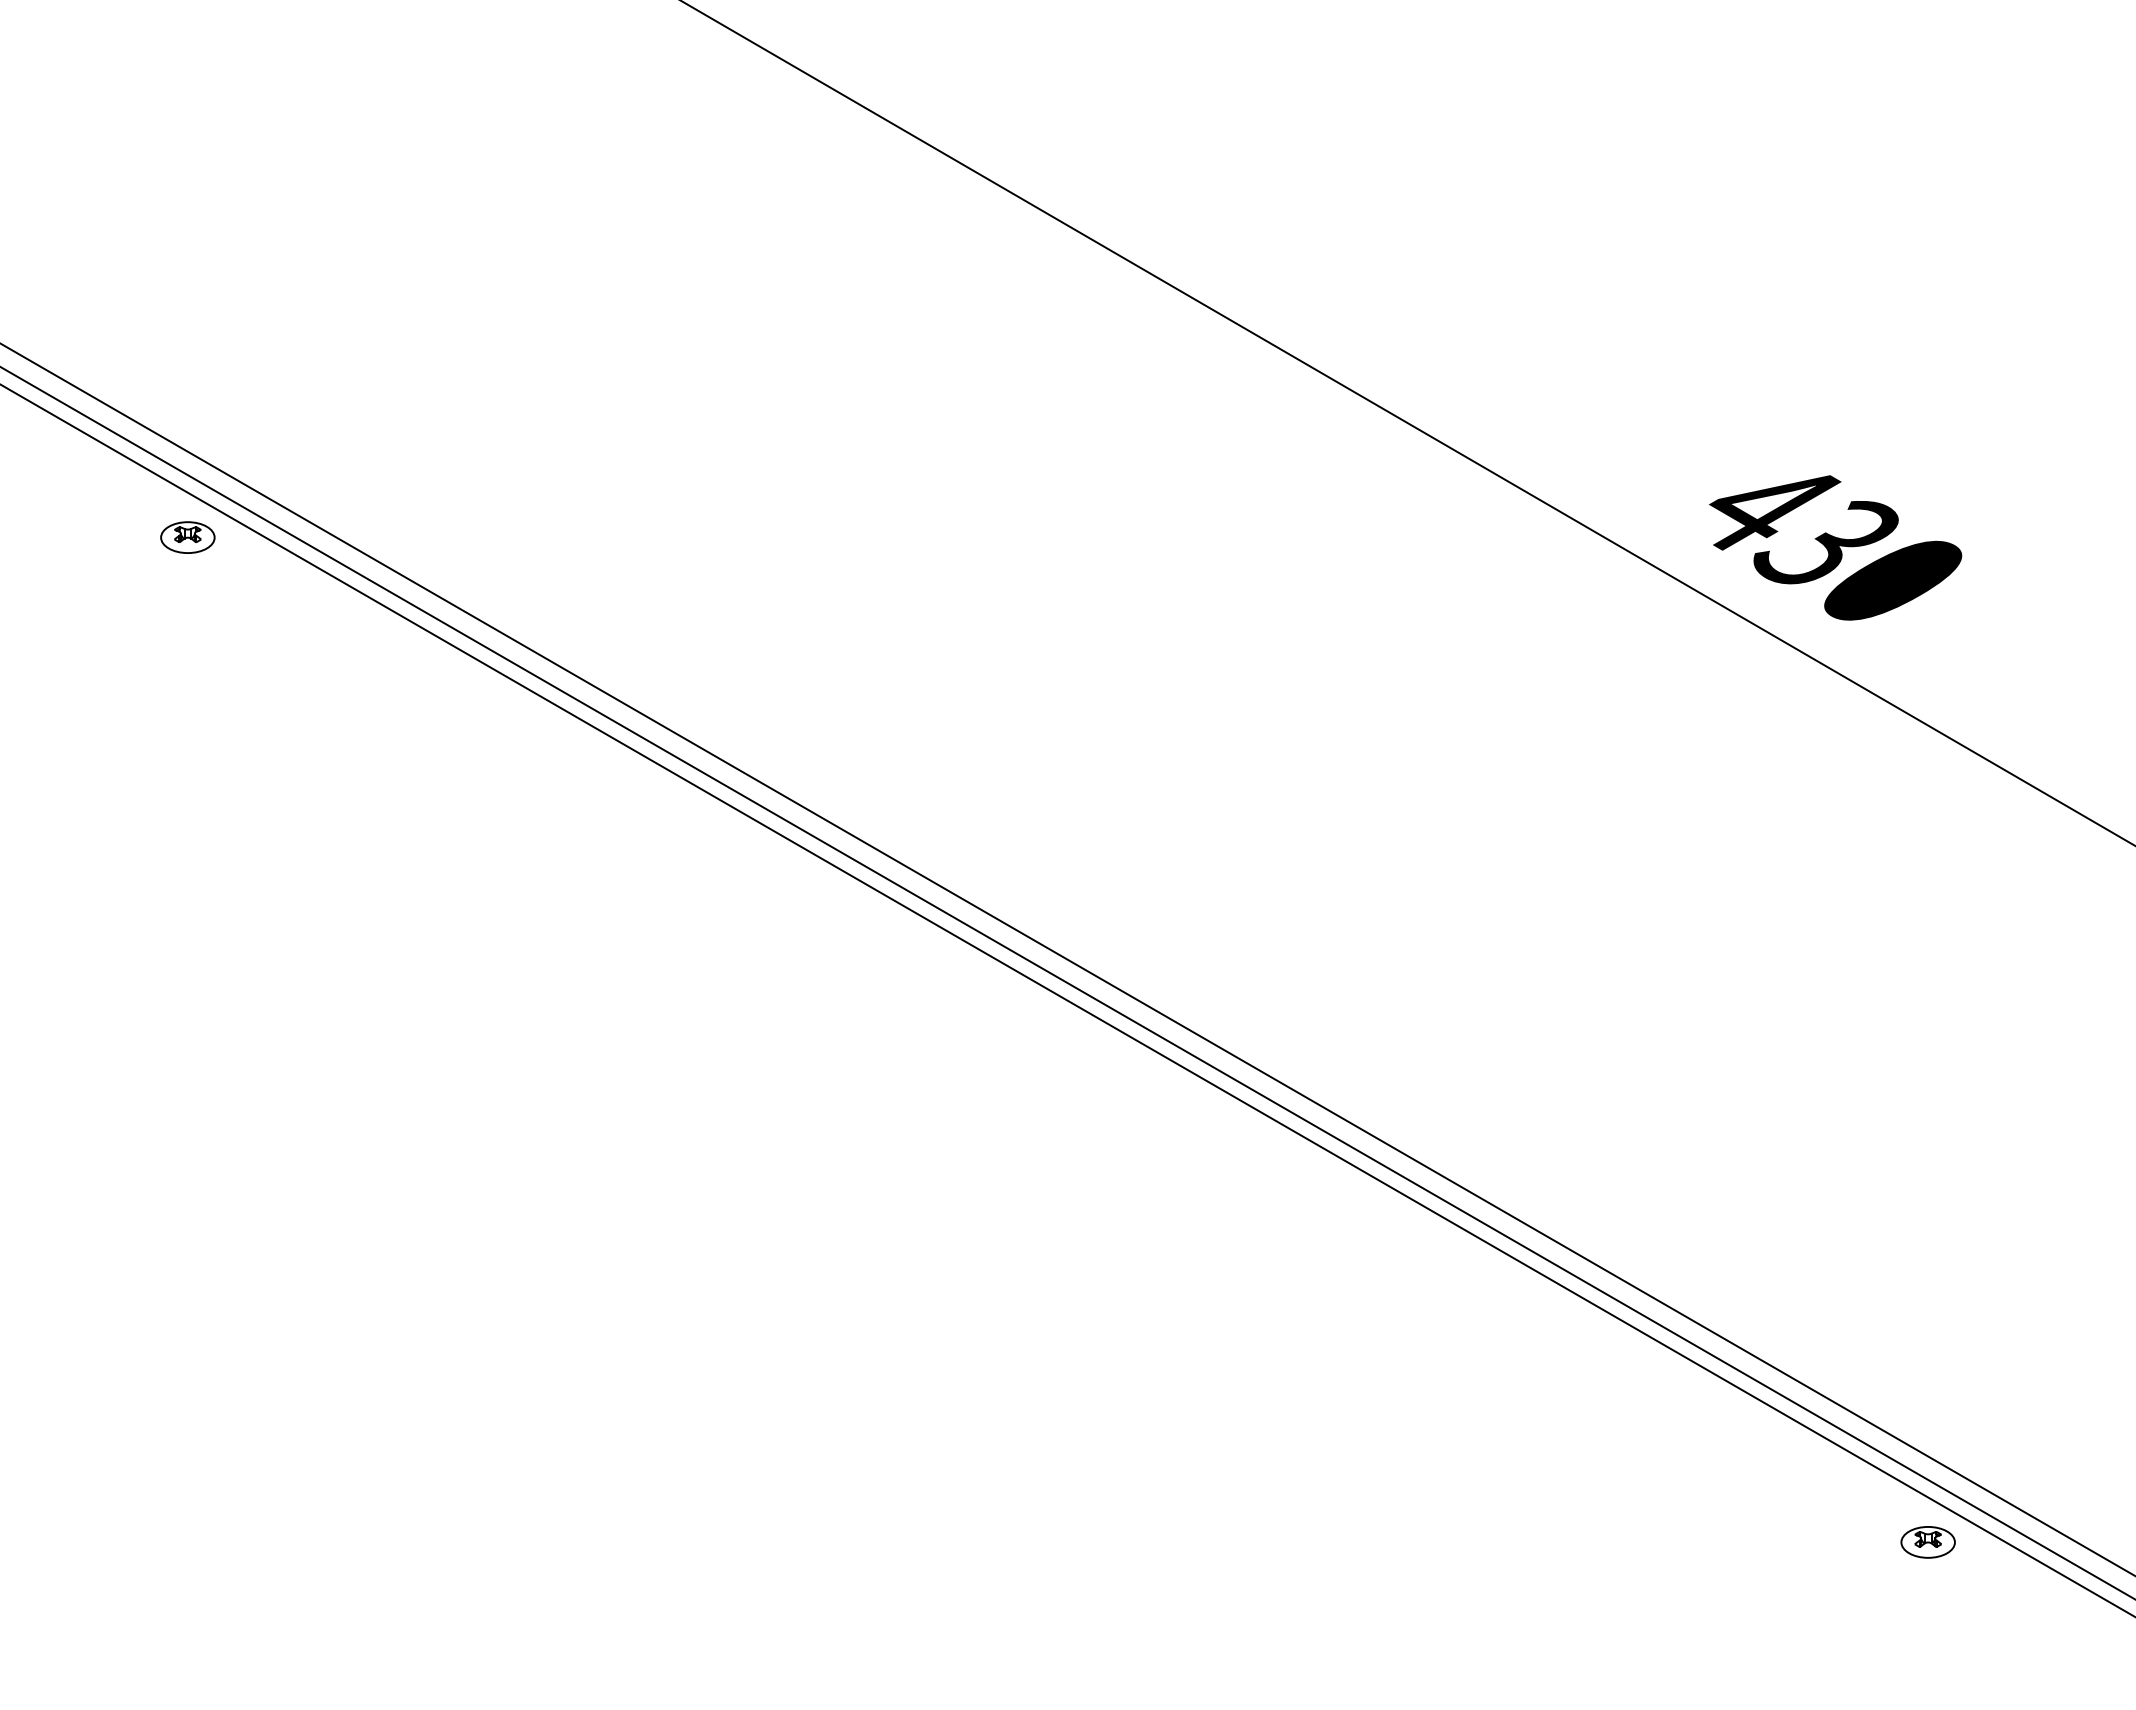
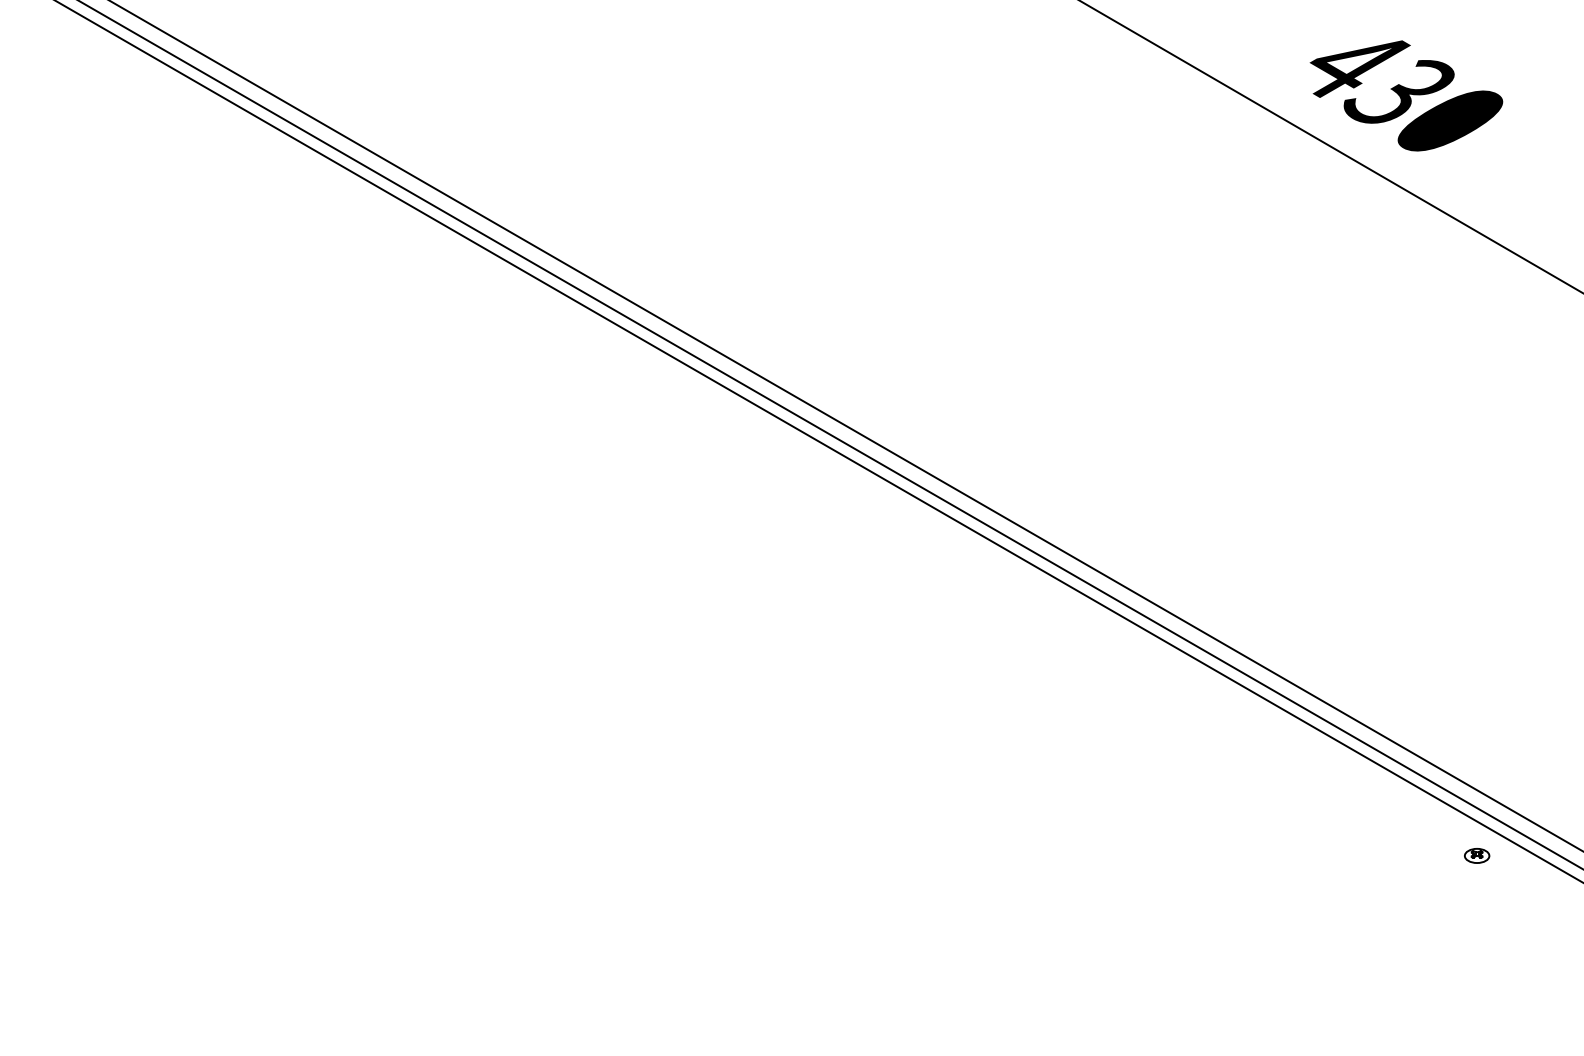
part: (187, 537) -> (146, 87), removed
part: (1927, 1542) -> (1476, 855), size x0.6

